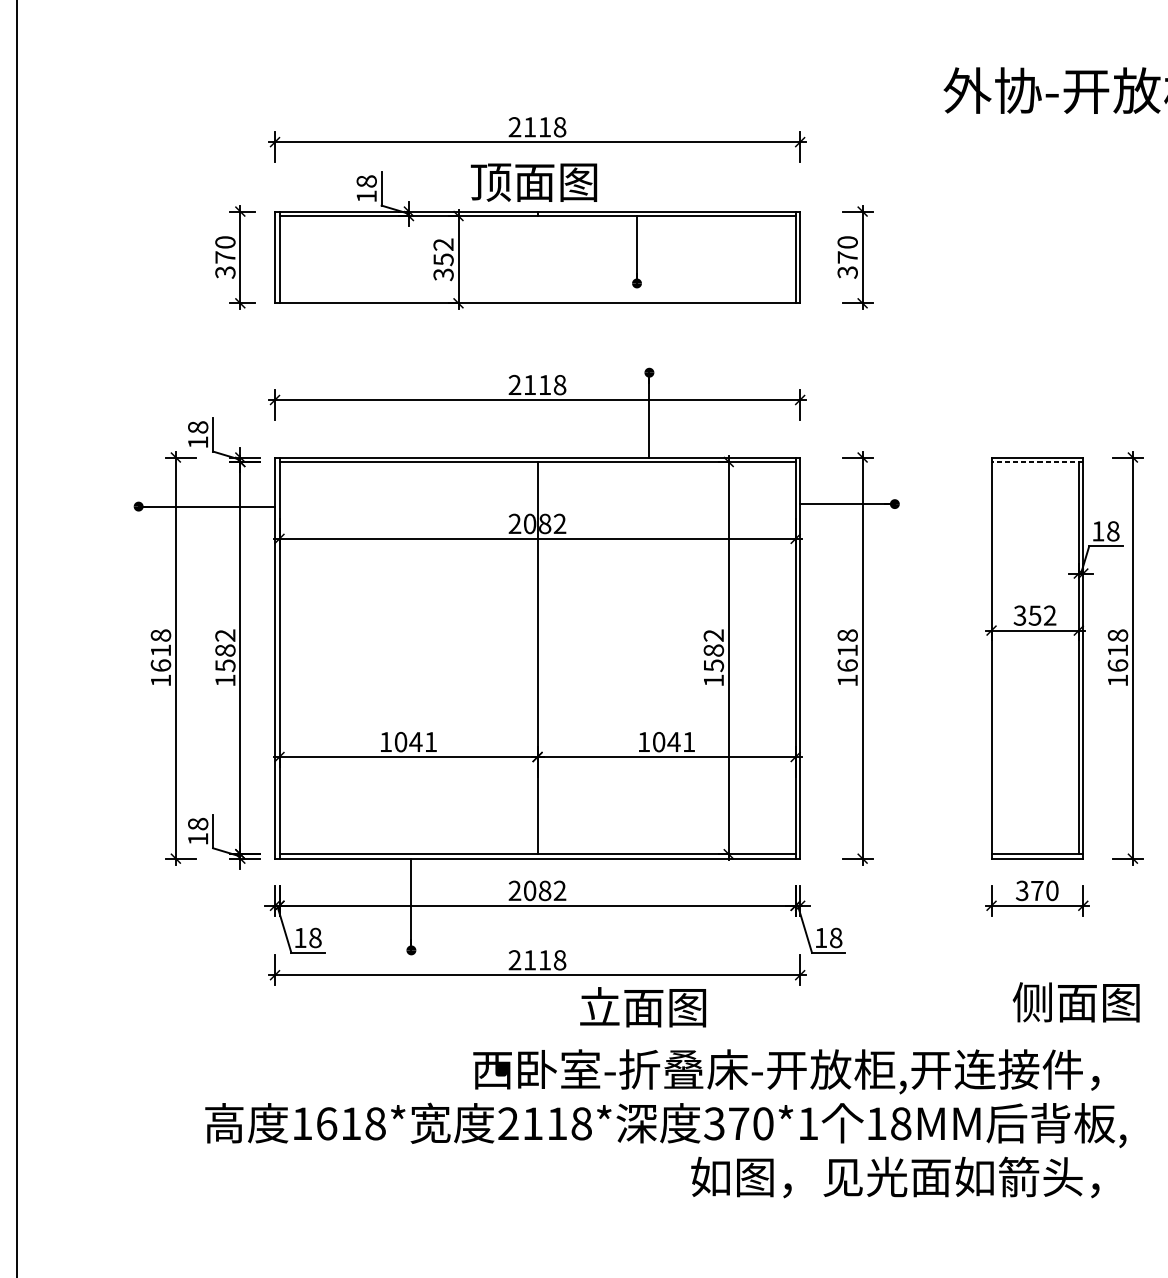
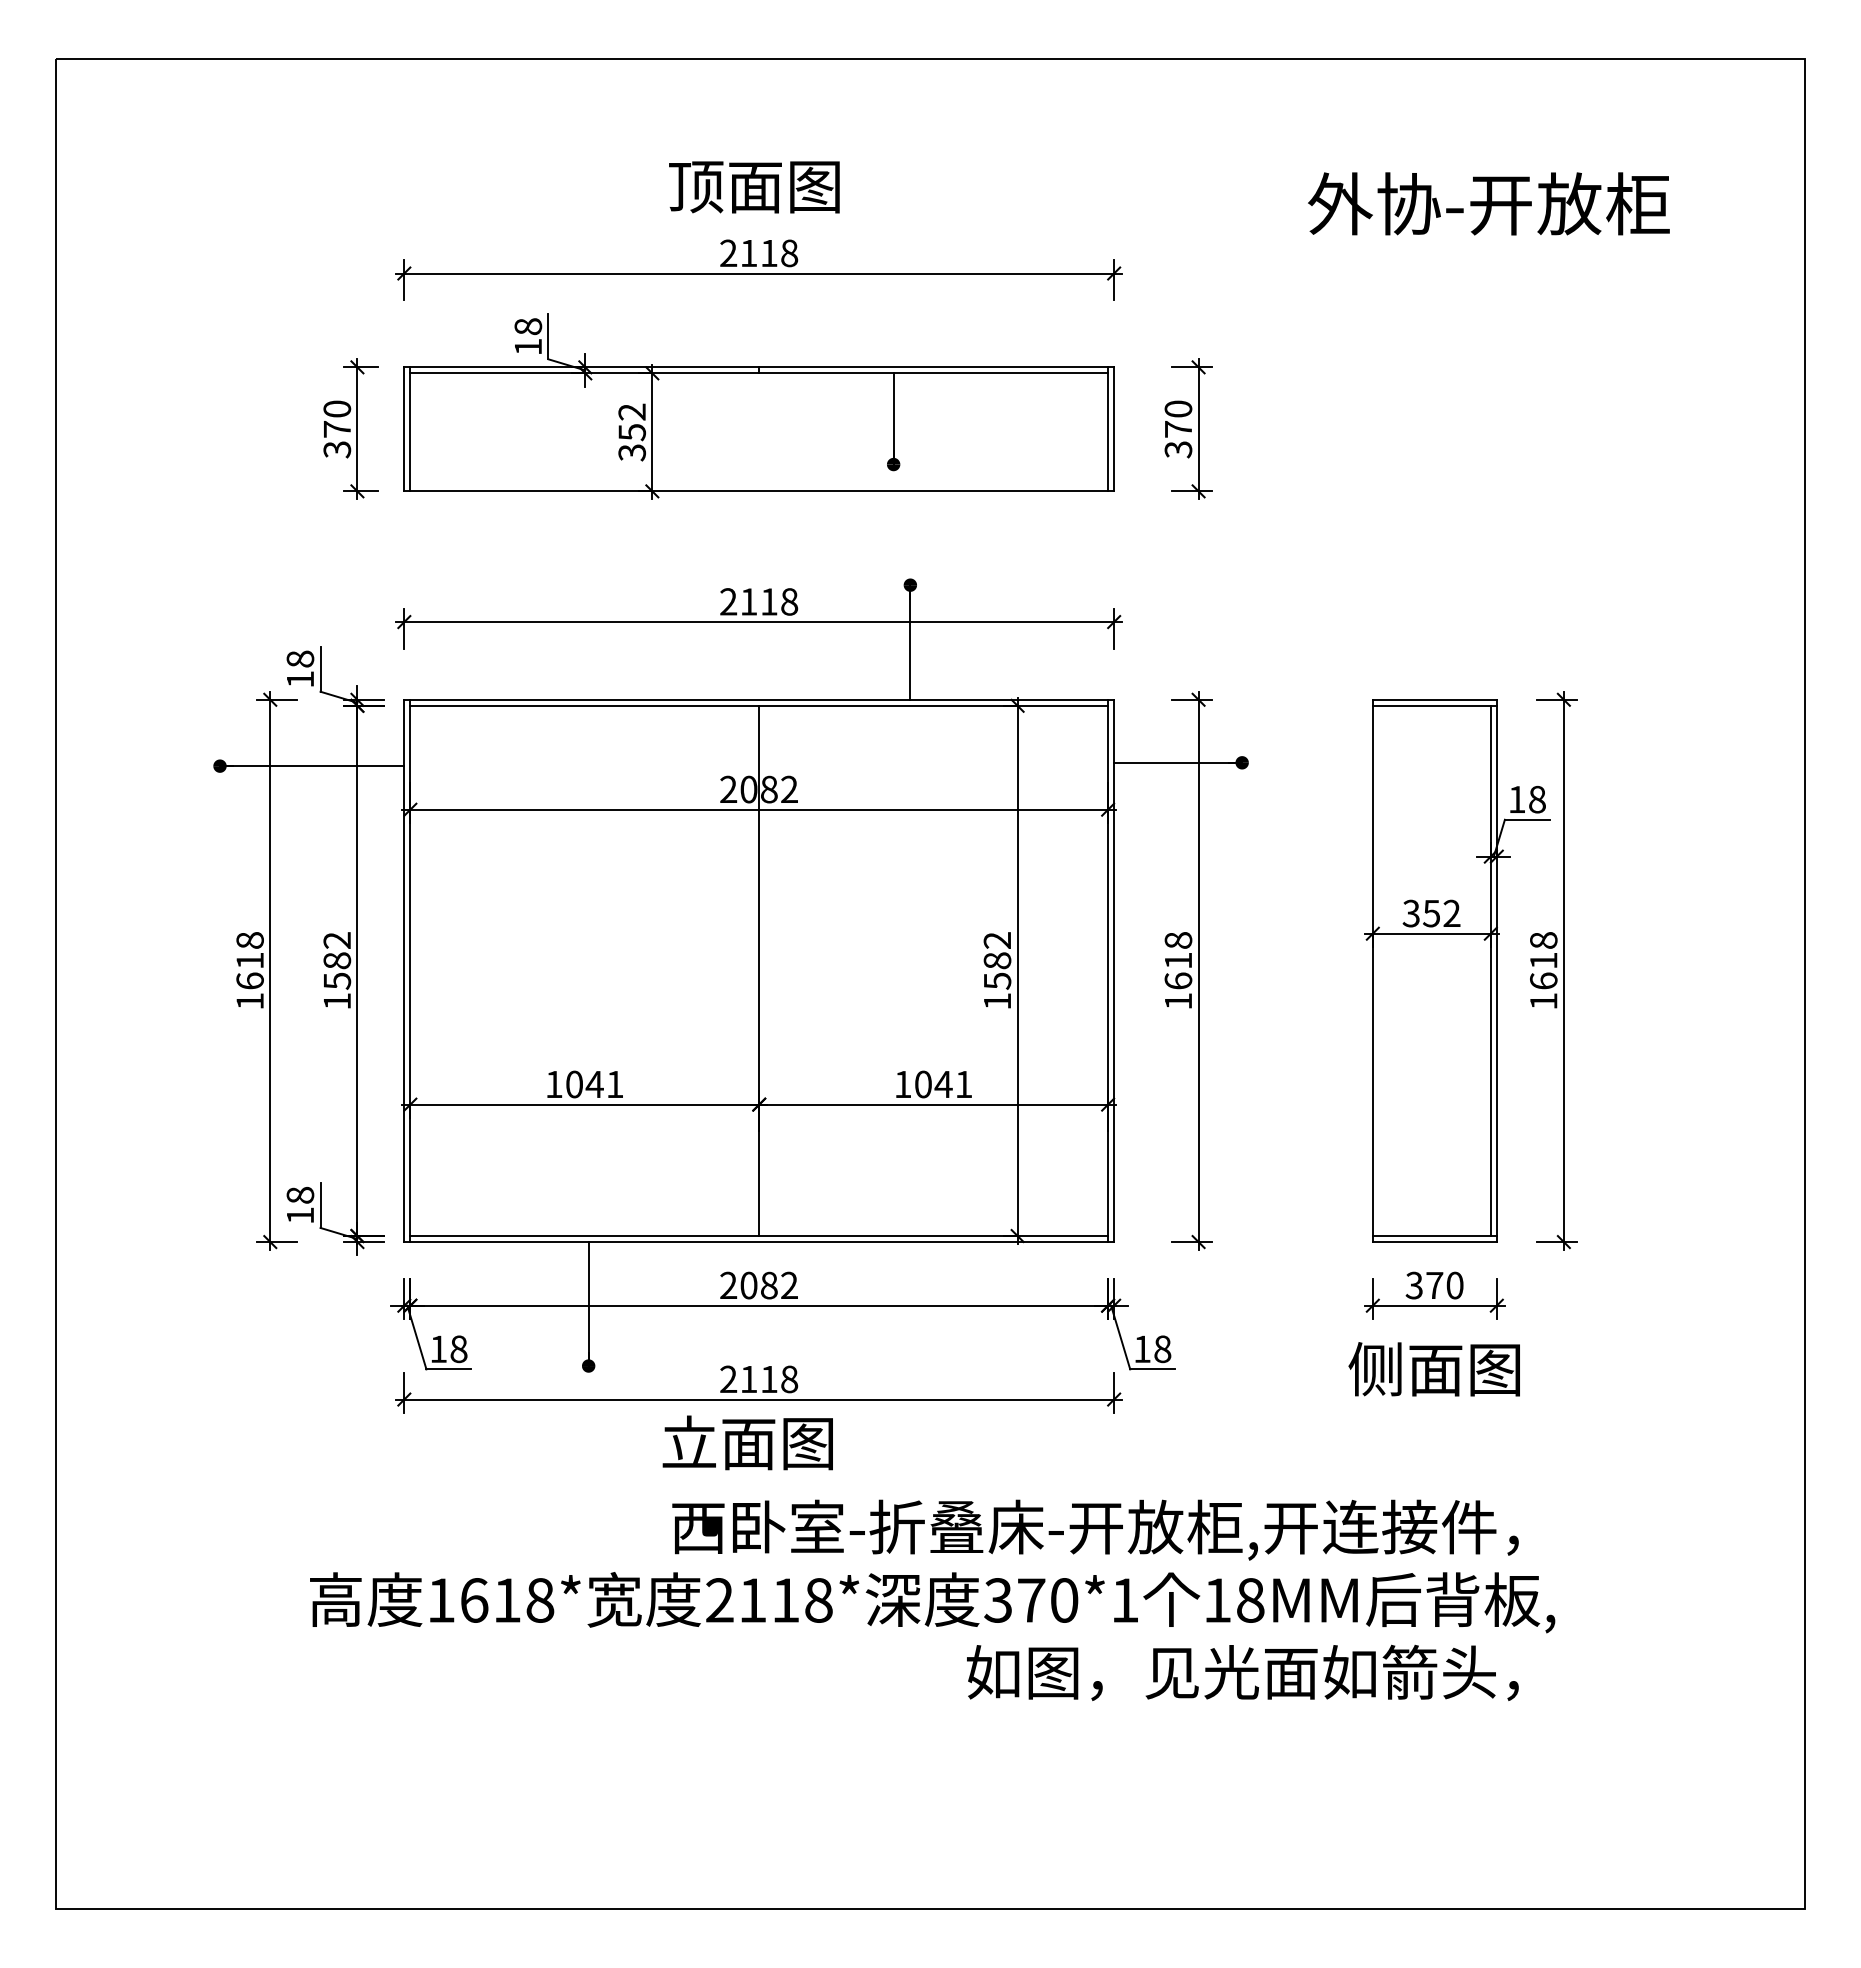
text: (534, 182) -> (754, 187), moved
line: (1037, 461) -> (1434, 705), dashed -> solid
text: (1075, 1002) -> (1433, 1369), moved
text: (642, 1006) -> (747, 1442), moved

